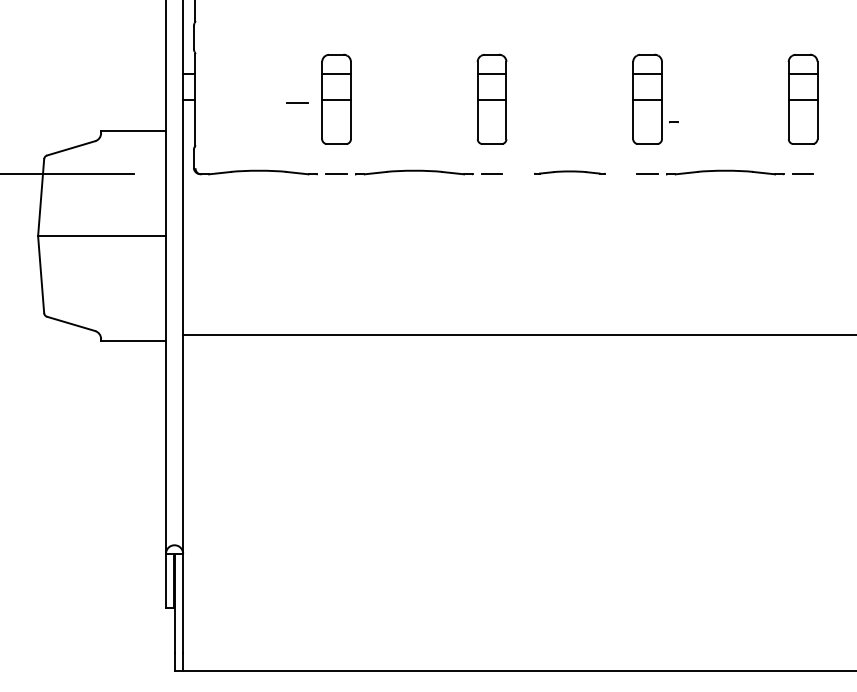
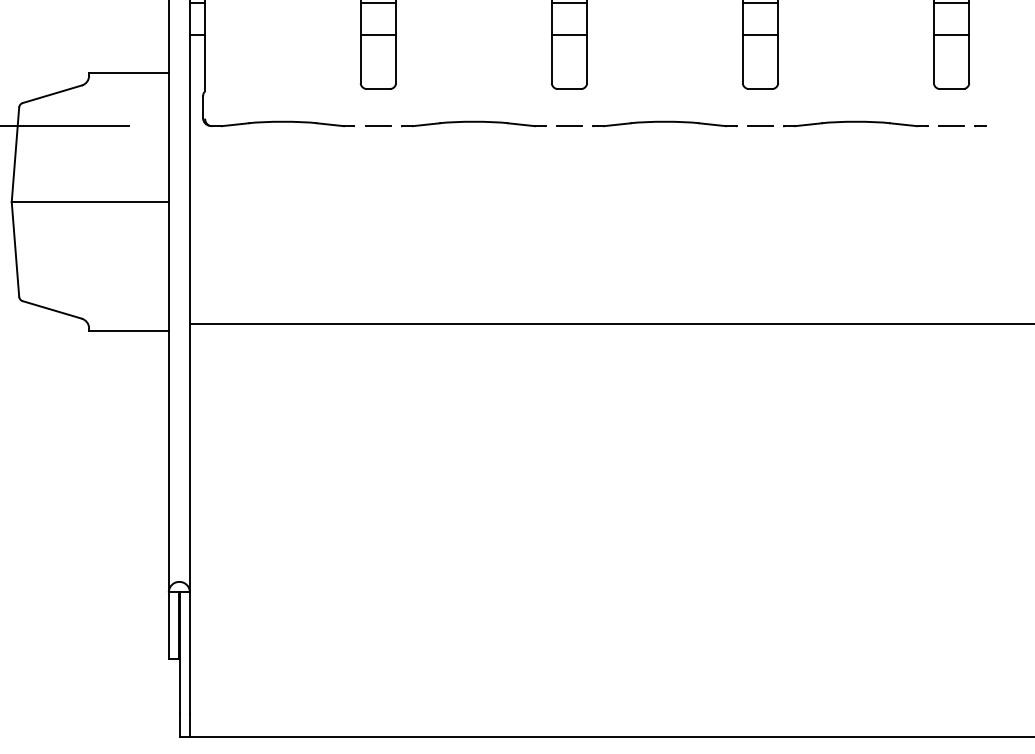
line: (297, 102) -> (330, 37), removed
part: (673, 122) -> (980, 126), moved
part: (569, 172) -> (664, 123), size x1.67

